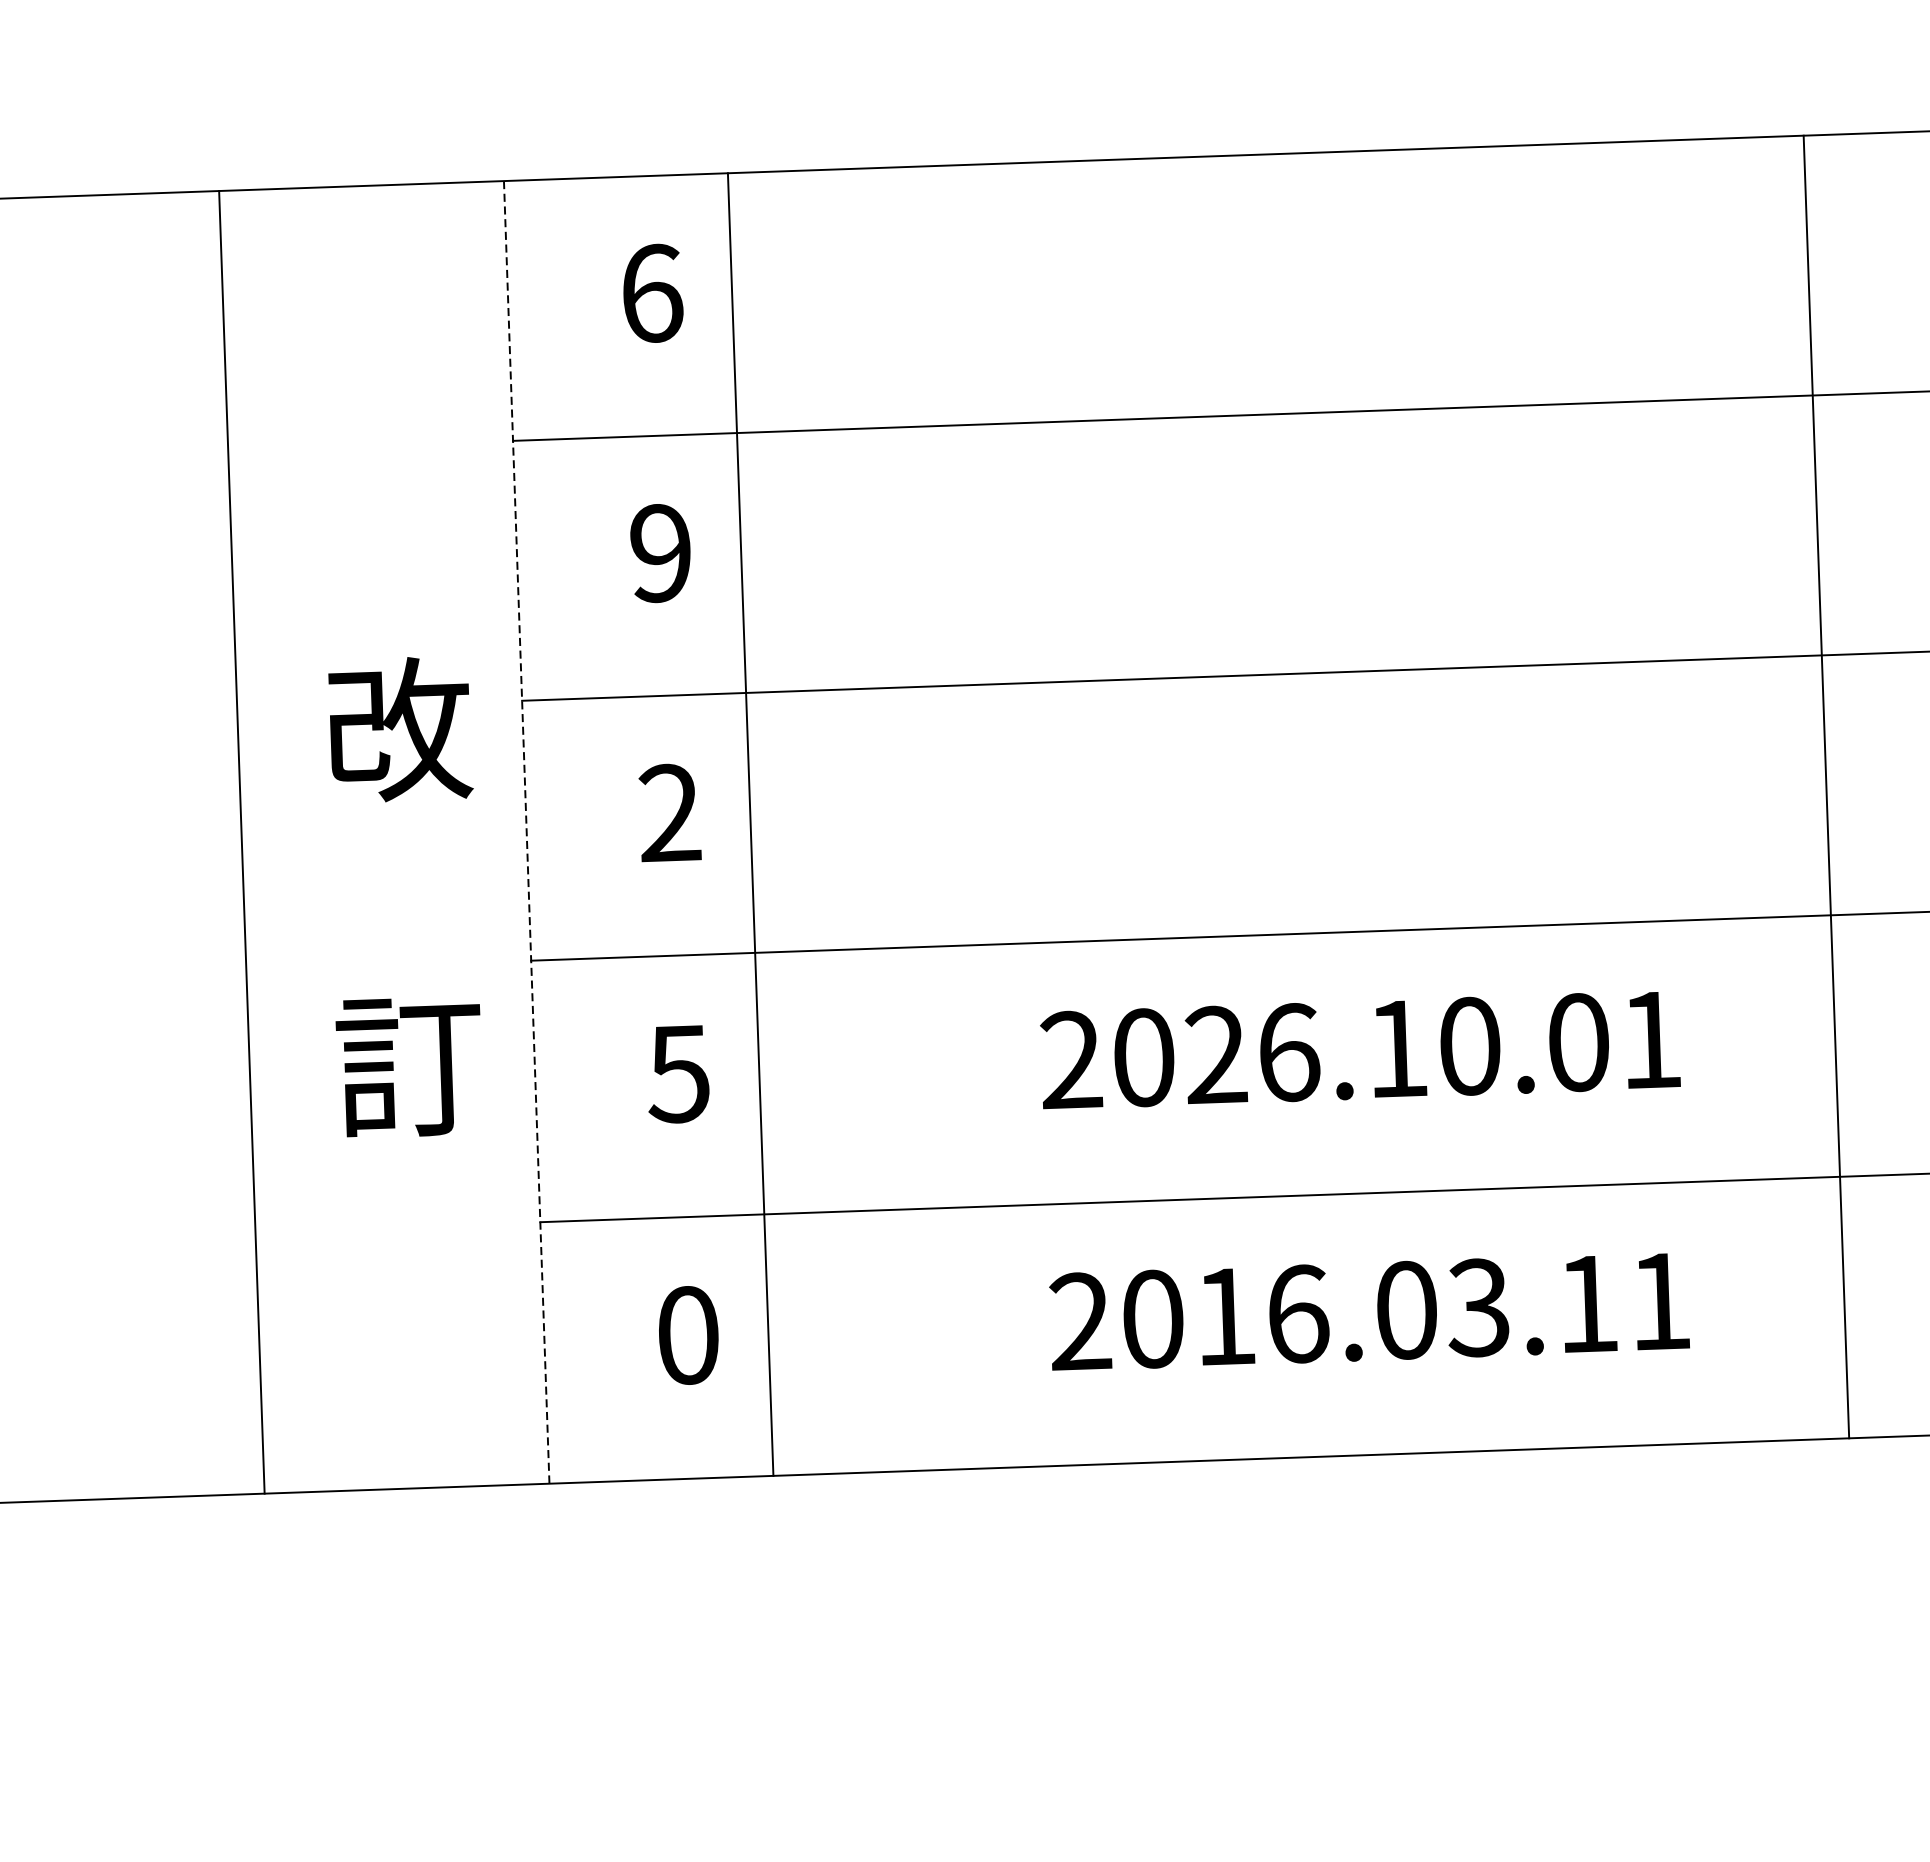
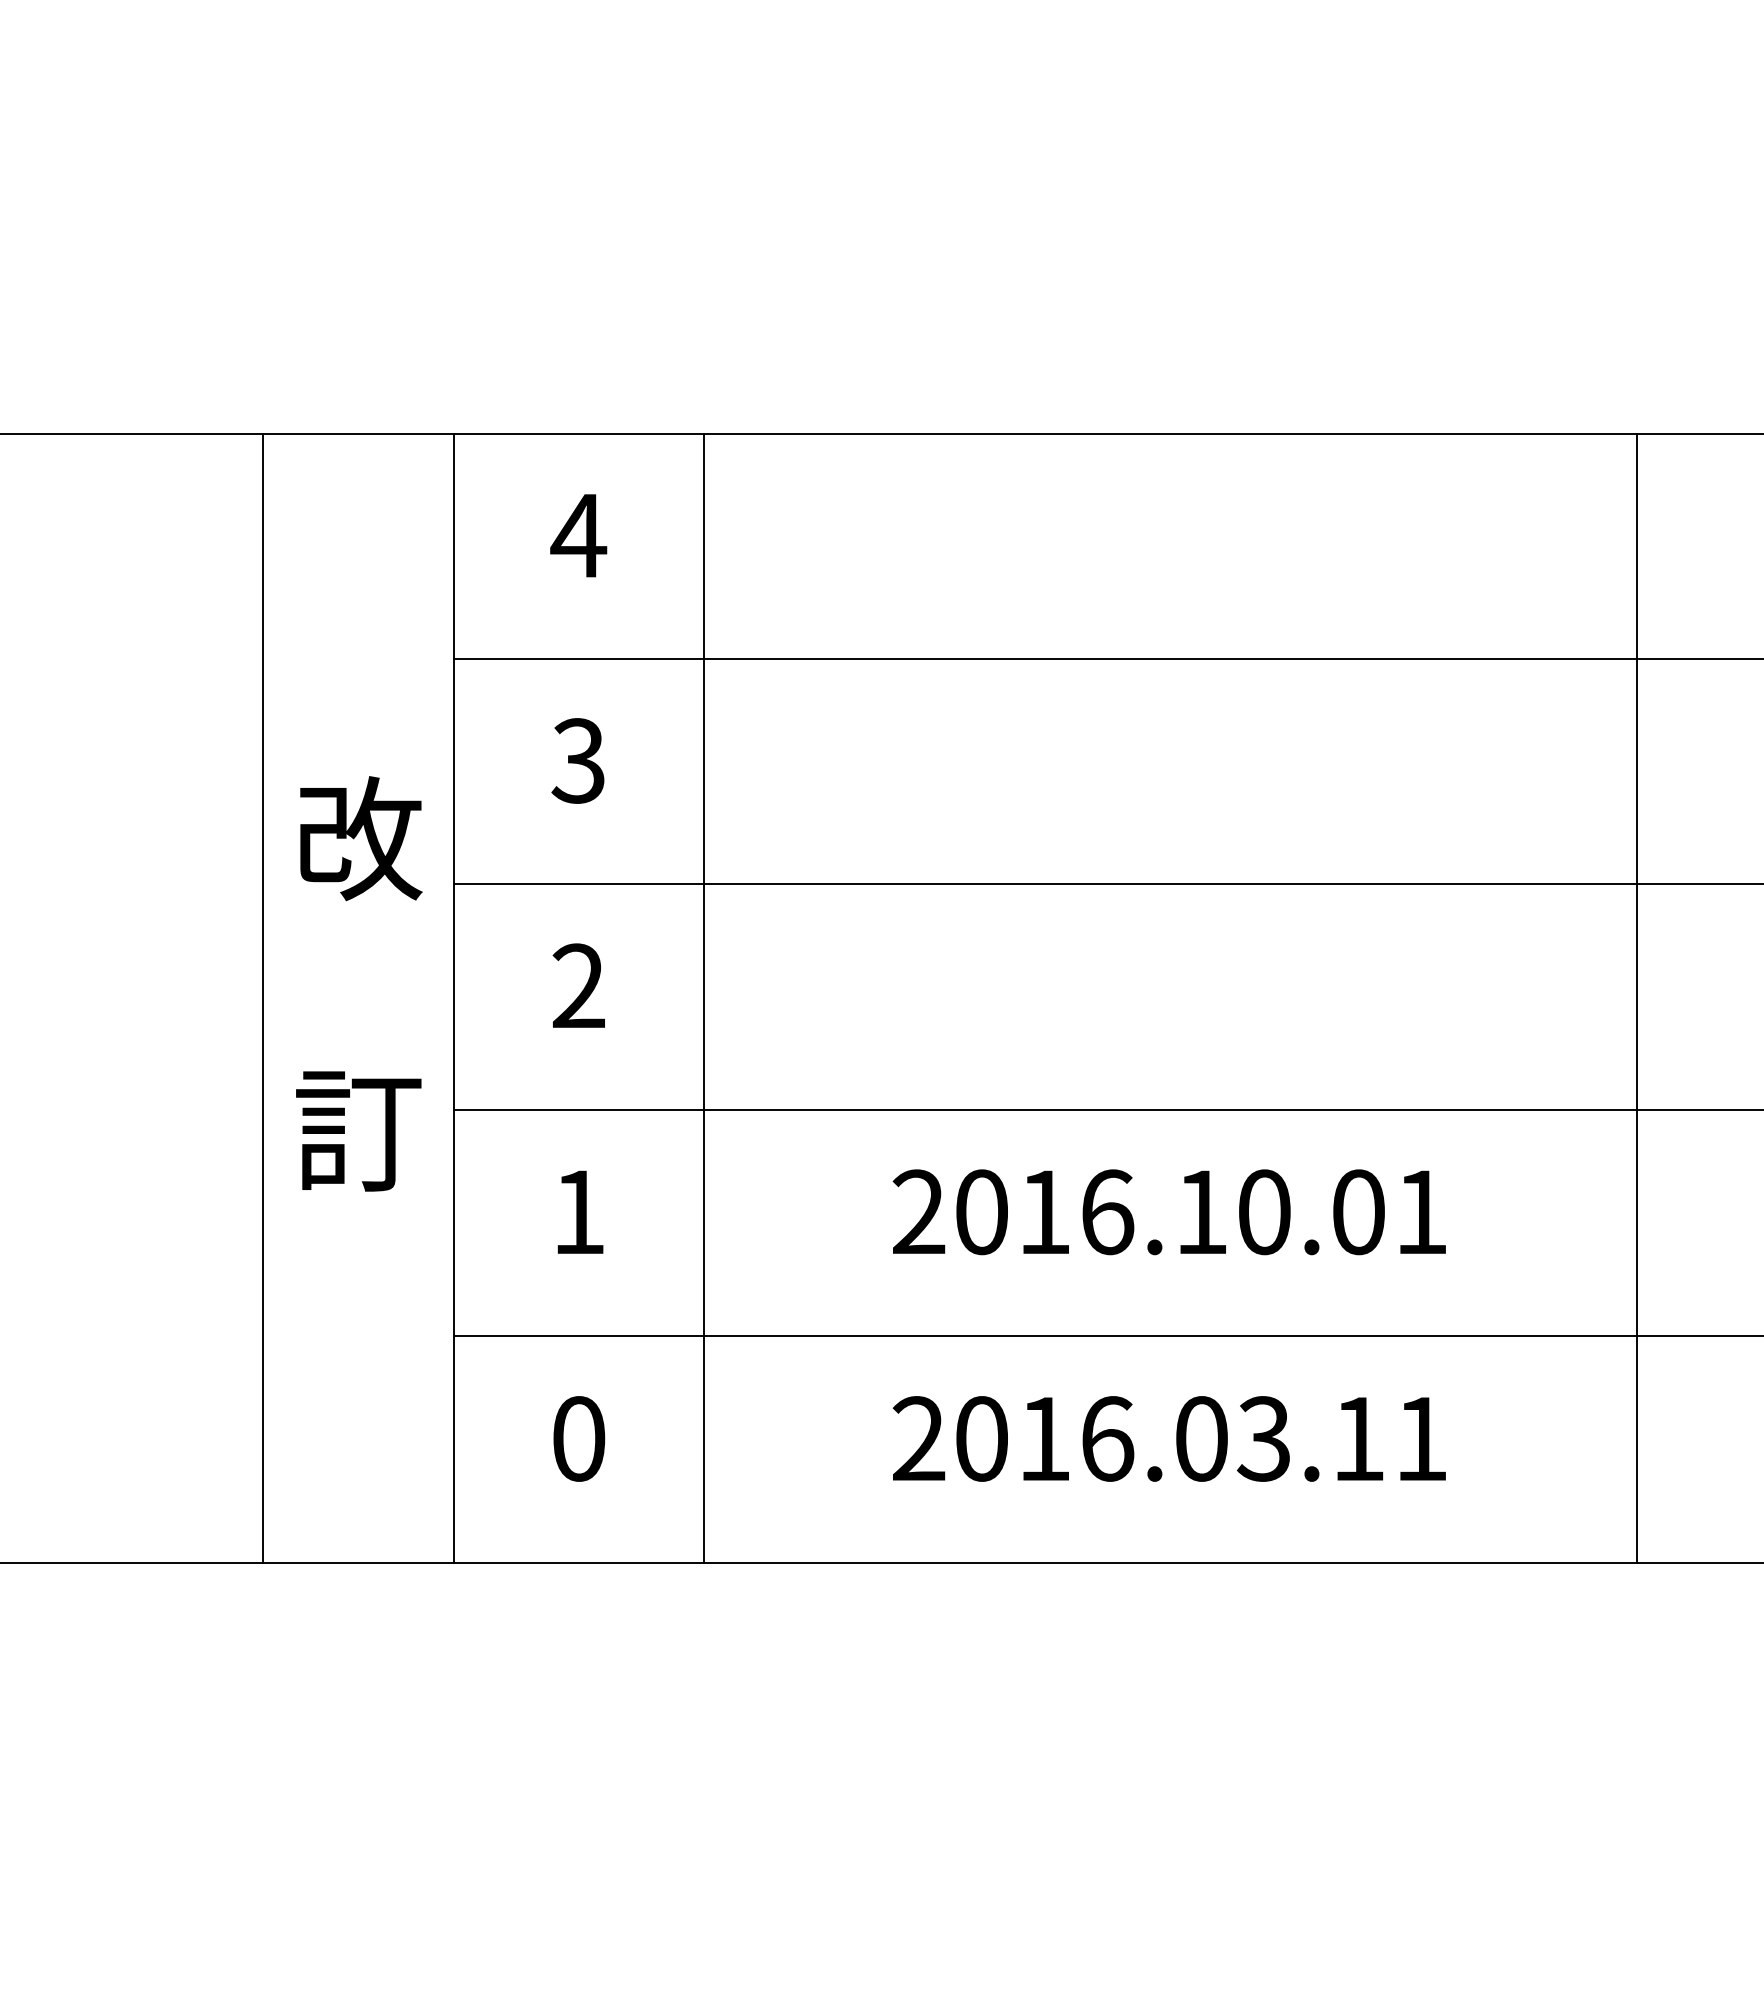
text: (651, 293) -> (578, 535), 6 -> 4
text: (659, 552) -> (577, 760), 9 -> 3
line: (1825, 787) -> (1636, 998), moved
line: (750, 824) -> (704, 998), moved
line: (527, 832) -> (454, 998), dashed -> solid
line: (242, 842) -> (263, 998), moved
text: (404, 896) -> (359, 983), moved
text: (1216, 1054) -> (1044, 1211), 2026.10.01 -> 2016.10.01
text: (677, 1074) -> (577, 1212), 5 -> 1

